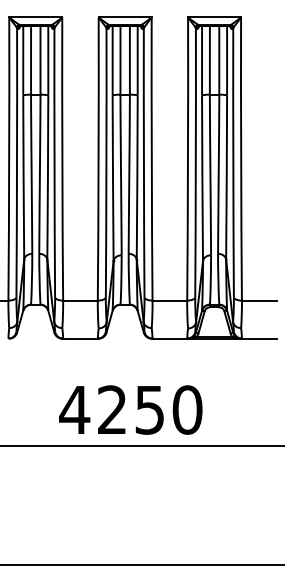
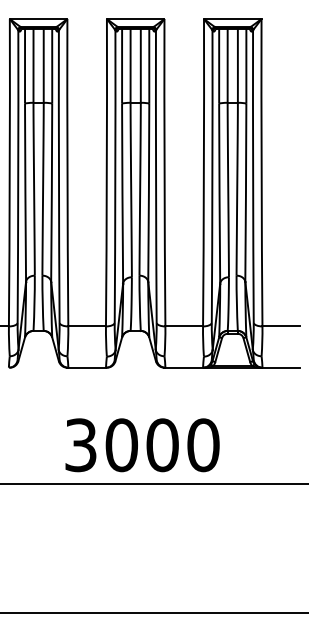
text: (111, 409) -> (120, 444), 4250 -> 3000

